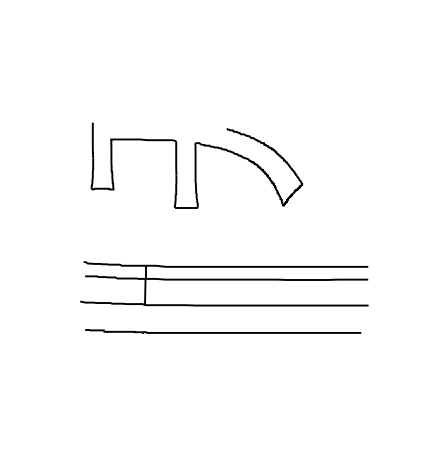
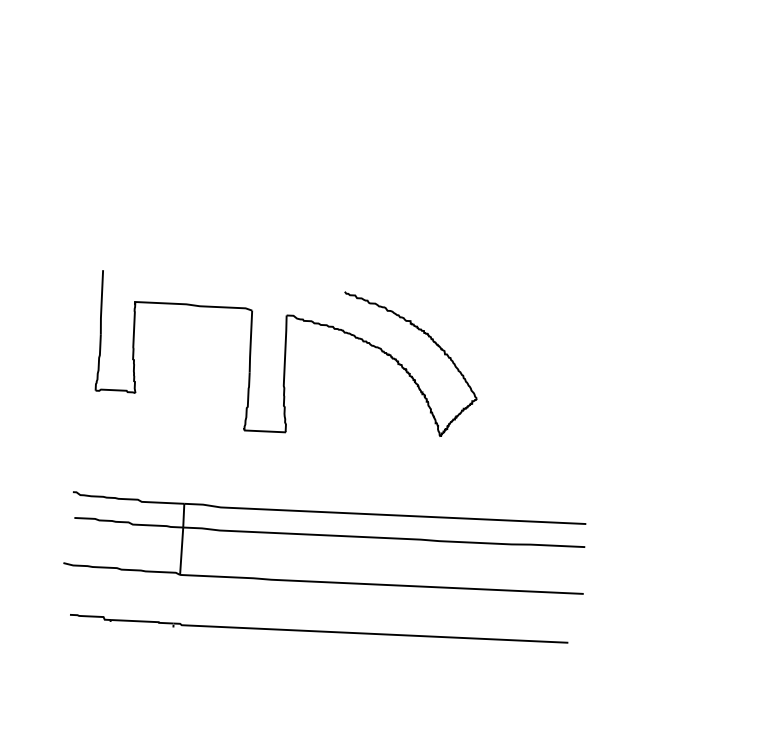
part: (196, 165) -> (286, 355), moved

